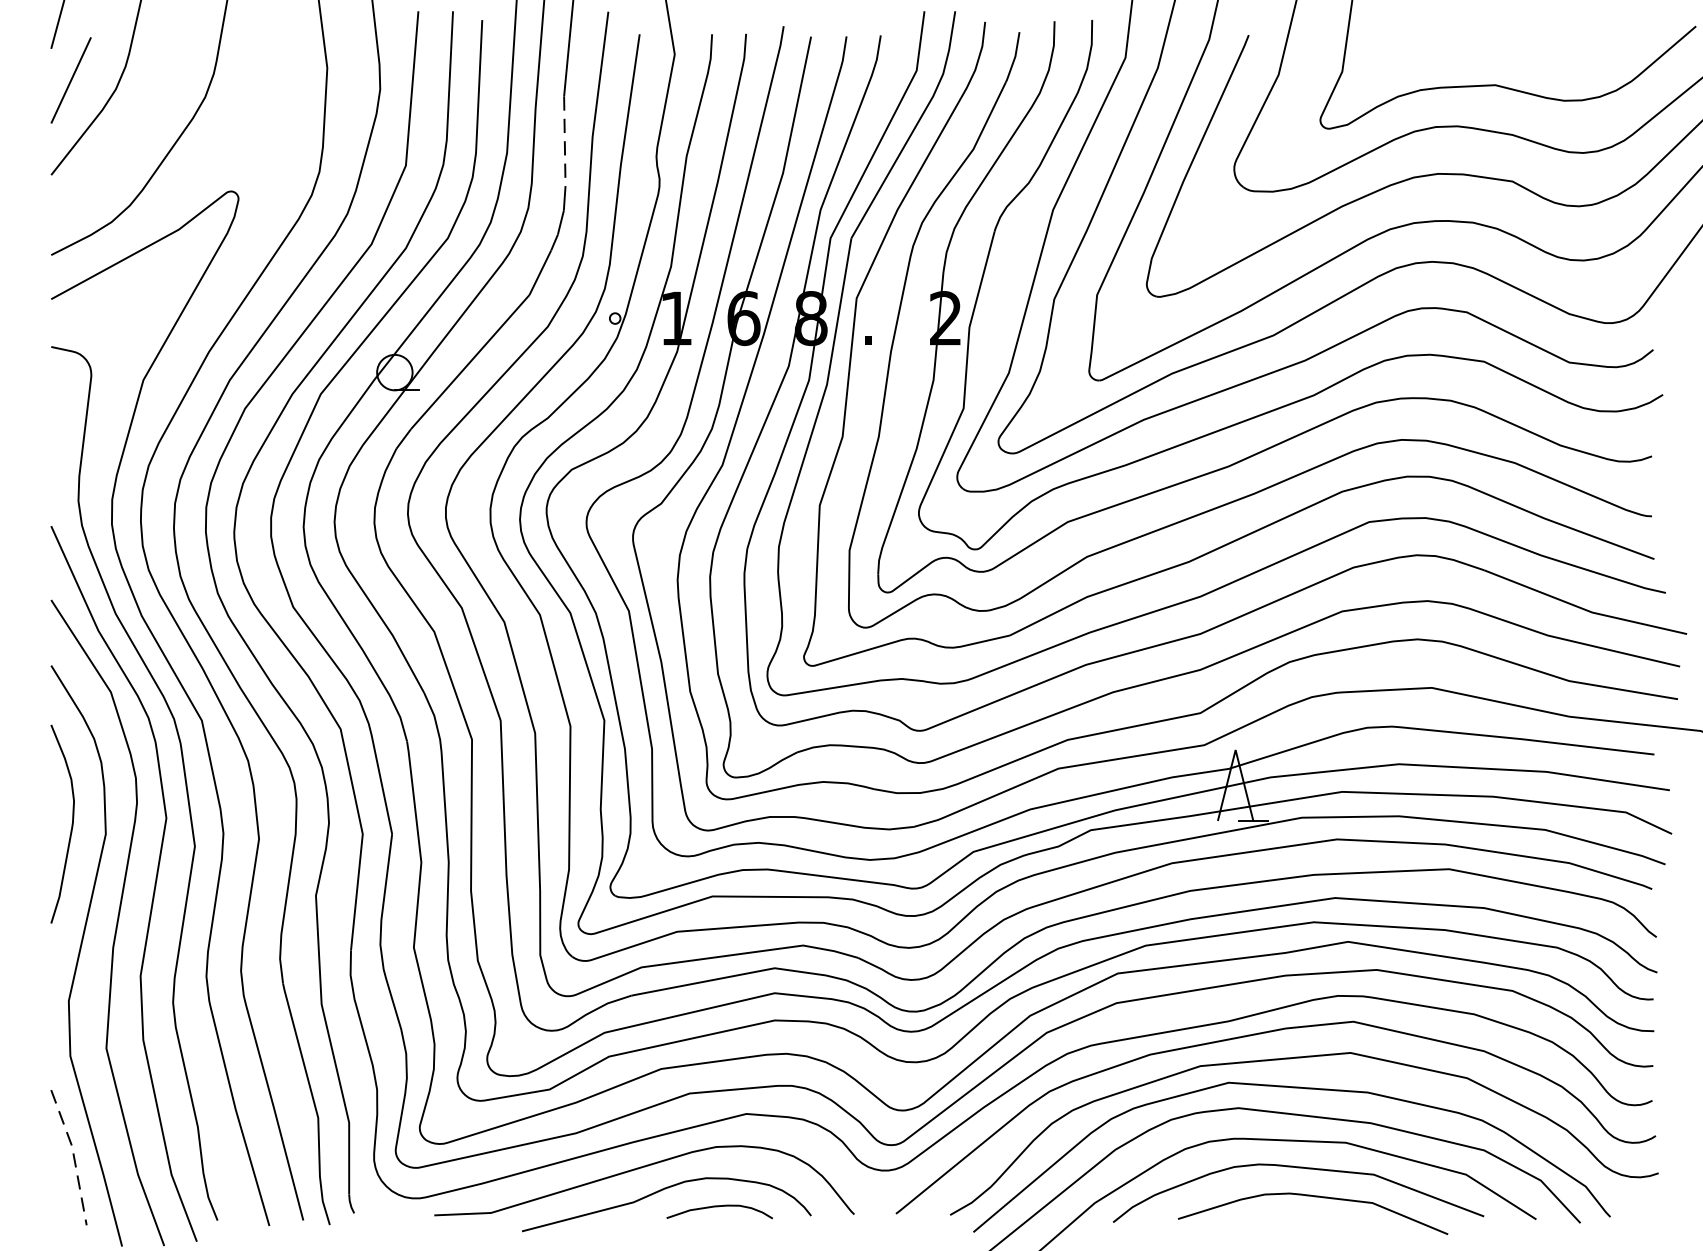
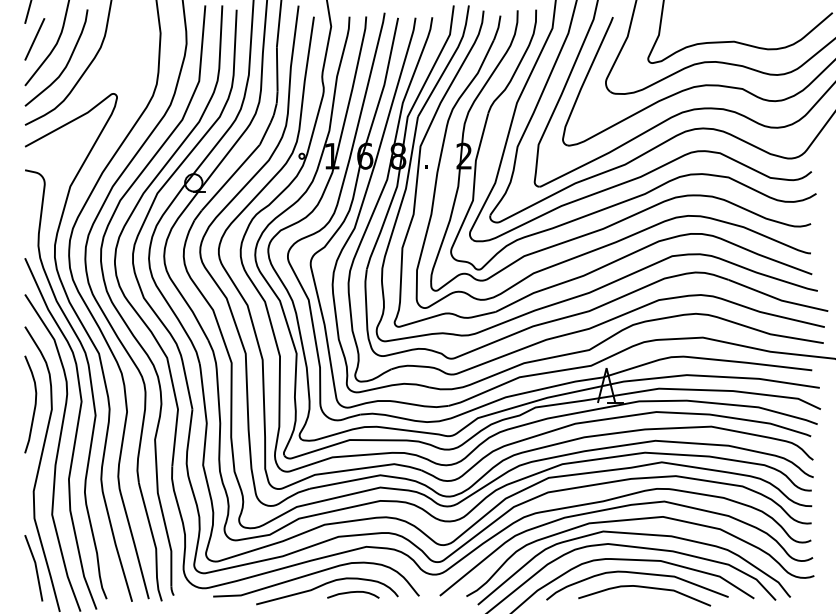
curve: (135, 129) -> (66, 63), added
line: (565, 141) -> (277, 69), dashed -> solid
line: (74, 1156) -> (36, 567), dashed -> solid

